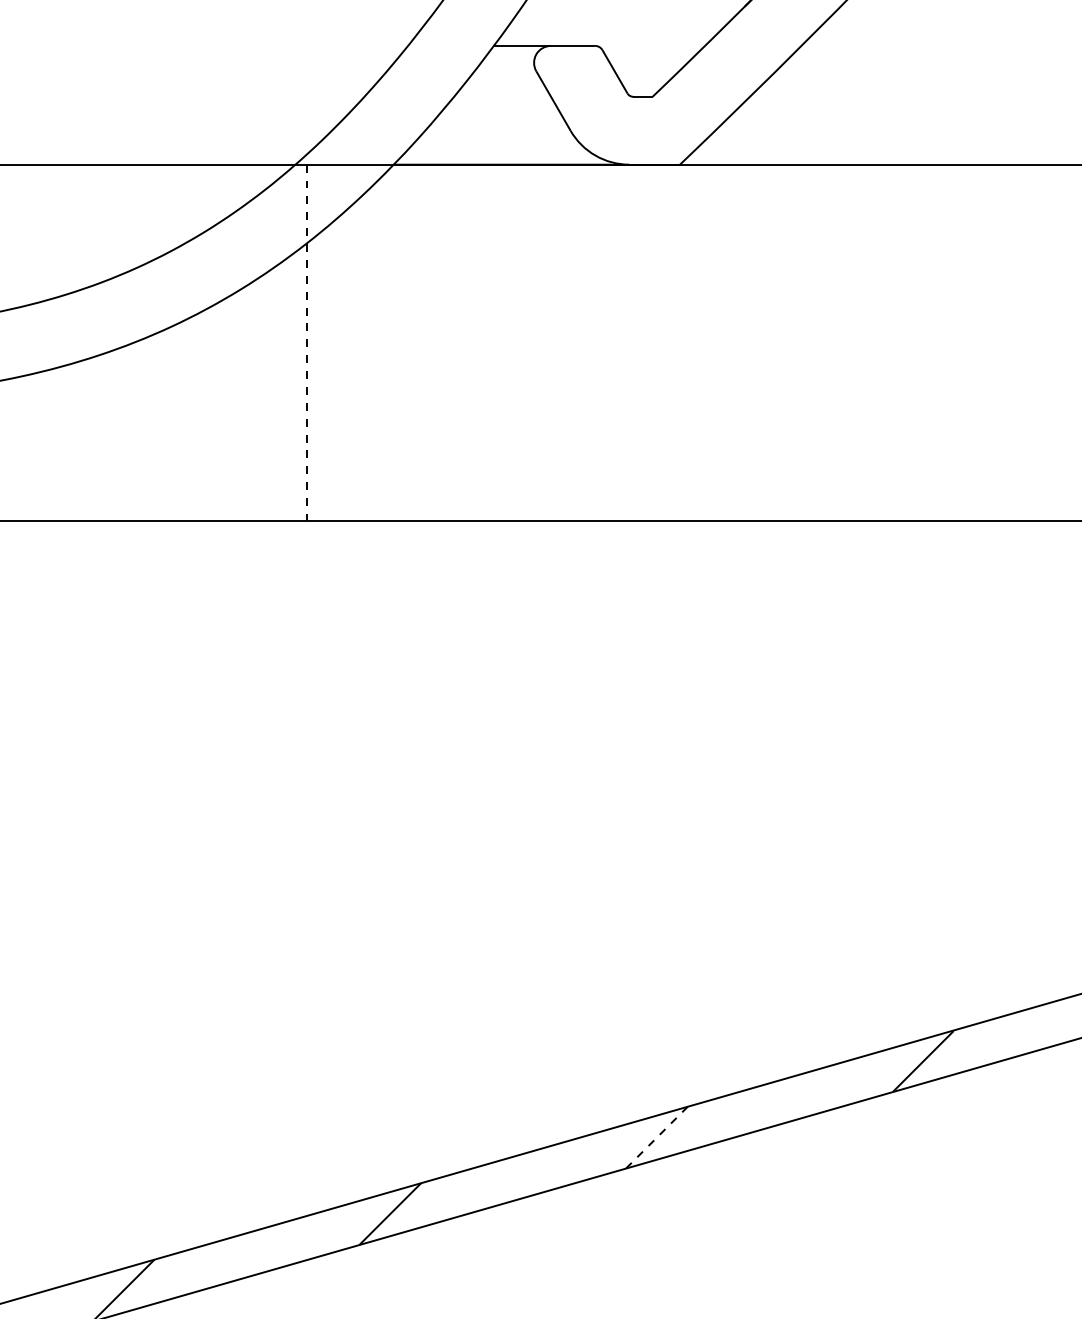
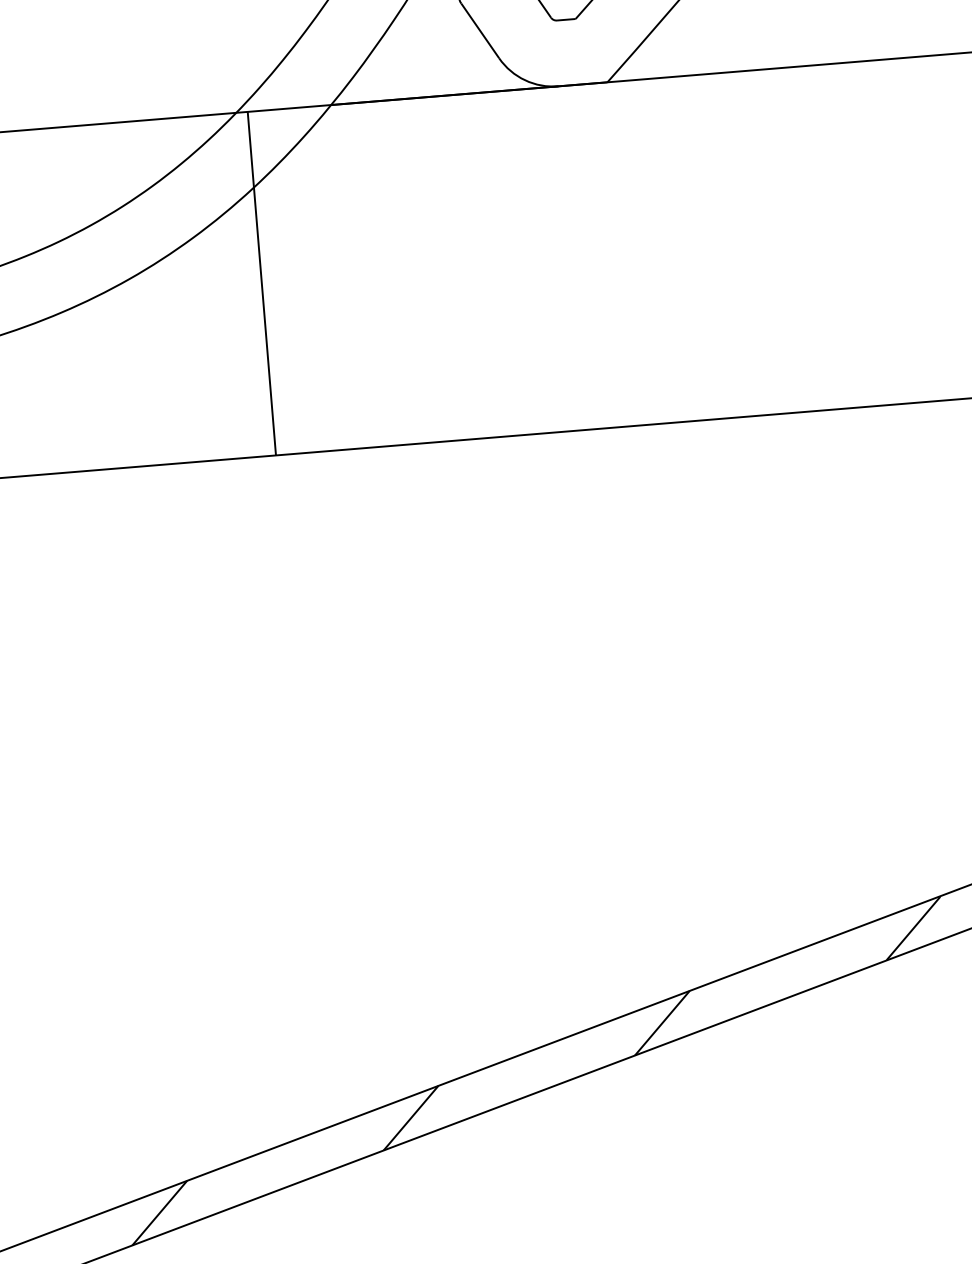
line: (307, 342) -> (262, 283), dashed -> solid
line: (656, 1137) -> (661, 1023), dashed -> solid

